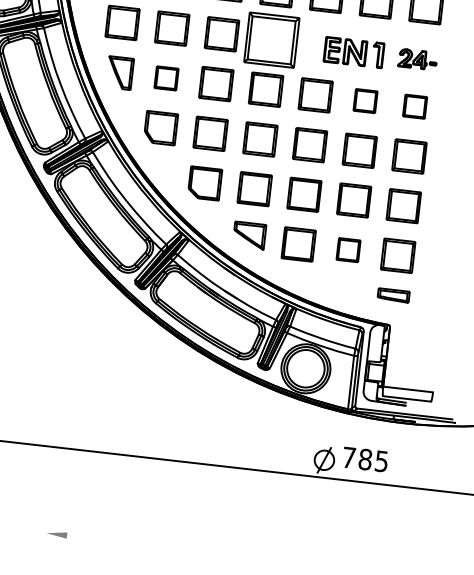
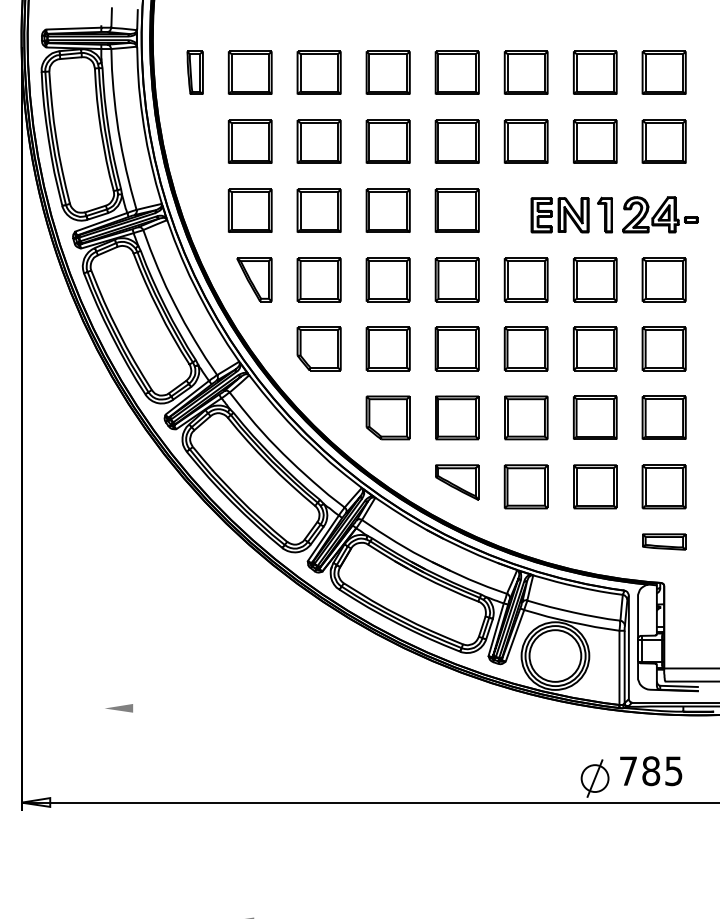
part: (271, 39) -> (456, 210), size x0.62
part: (417, 59) -> (660, 214), size x1.43
part: (166, 78) -> (318, 279), size x1.43
part: (365, 100) -> (595, 279), size x1.43
part: (414, 106) -> (663, 279), size x1.43
part: (348, 249) -> (595, 486), size x1.43

